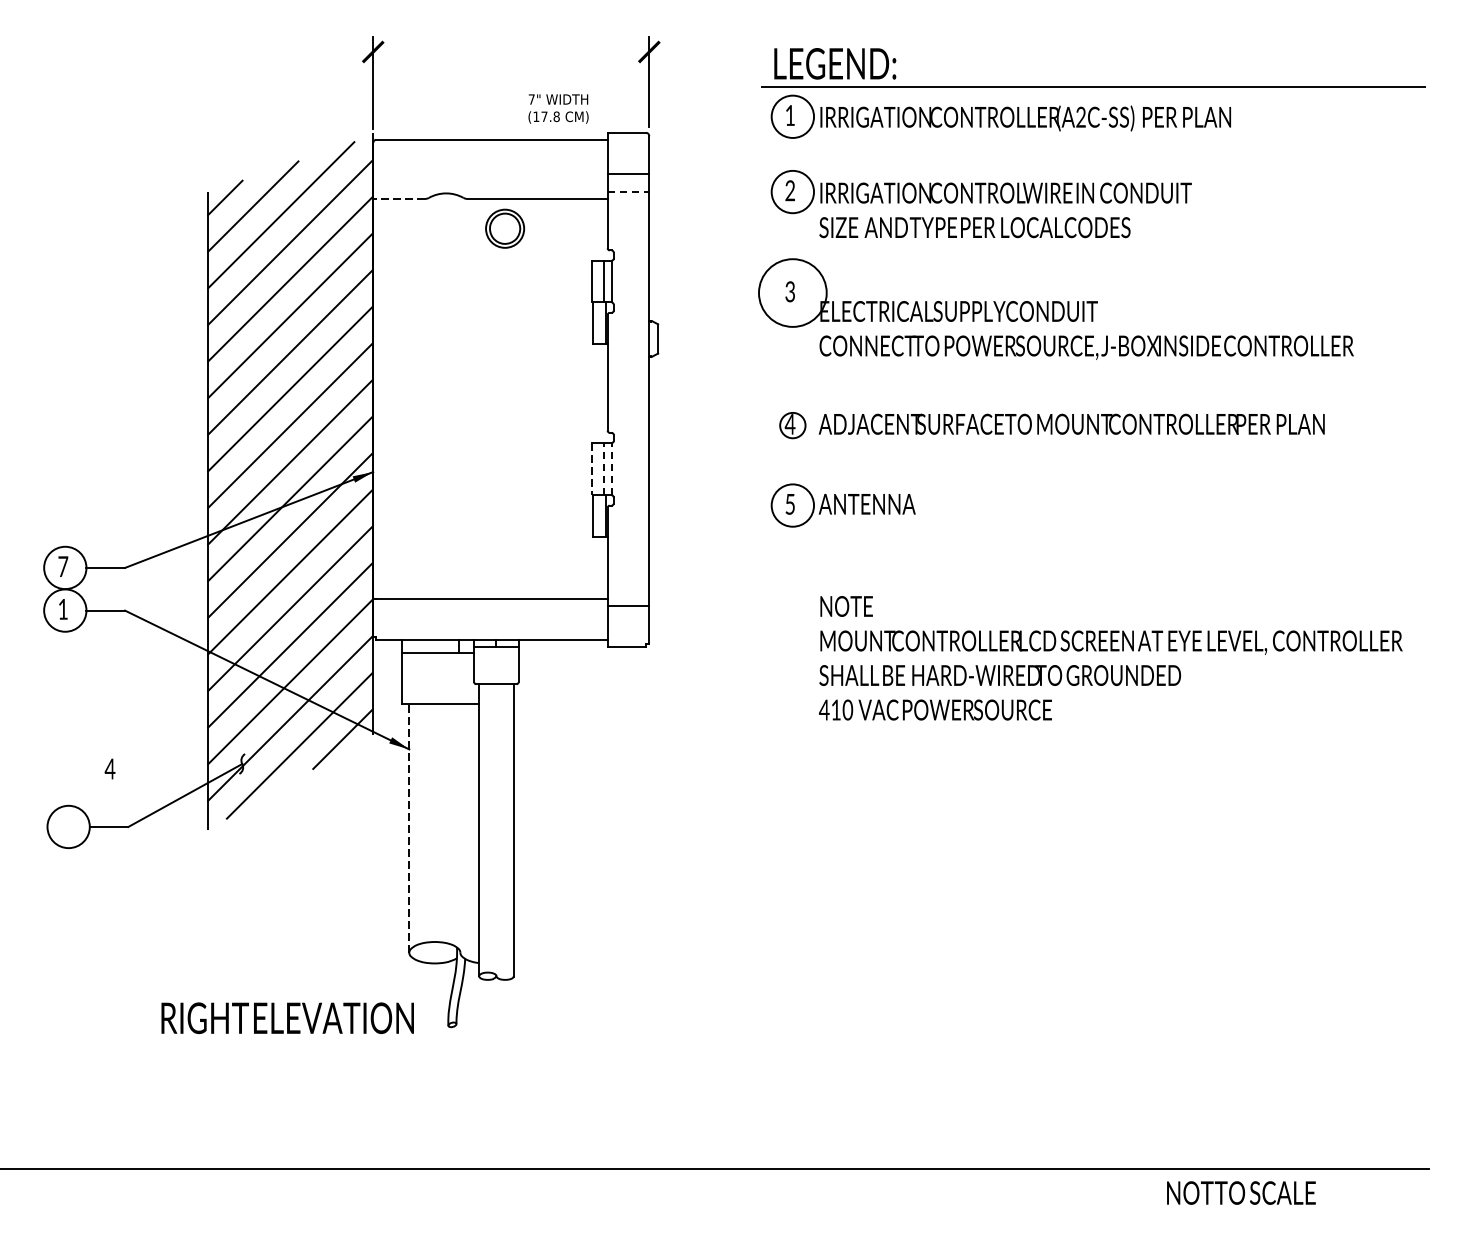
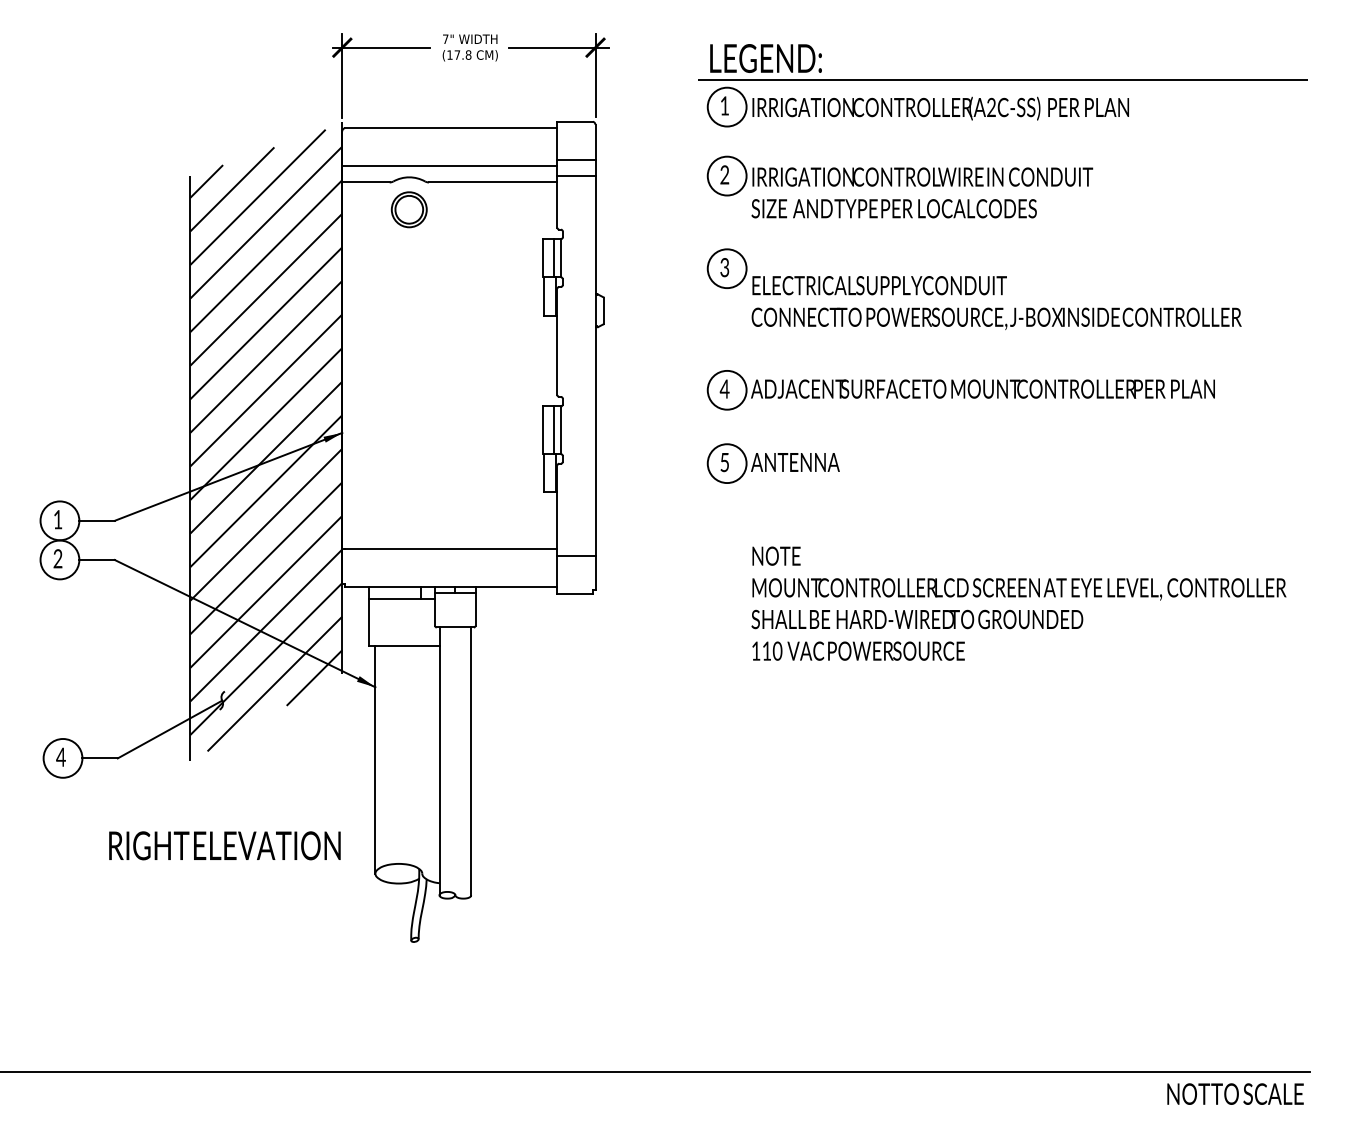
line: (415, 51) -> (381, 47), added
line: (608, 51) -> (558, 47), added
text: (557, 108) -> (469, 47), moved
line: (490, 181) -> (449, 166), added
line: (628, 192) -> (576, 176), dashed -> solid
line: (398, 199) -> (365, 182), dashed -> solid
part: (504, 228) -> (408, 209), moved
circle: (792, 292) -> (726, 268), size x0.62
circle: (792, 424) -> (726, 389), size x1.67
line: (592, 469) -> (543, 430), dashed -> solid
line: (604, 469) -> (554, 430), dashed -> solid
line: (611, 469) -> (560, 430), dashed -> solid
text: (62, 566) -> (57, 519), 7 -> 1
text: (62, 609) -> (57, 558), 1 -> 2
text: (823, 709) -> (755, 650), 410 -> 110
text: (109, 768) -> (60, 756), moved
line: (409, 828) -> (375, 759), dashed -> solid
text: (287, 1017) -> (224, 845), moved
text: (1241, 1192) -> (1235, 1093), moved

